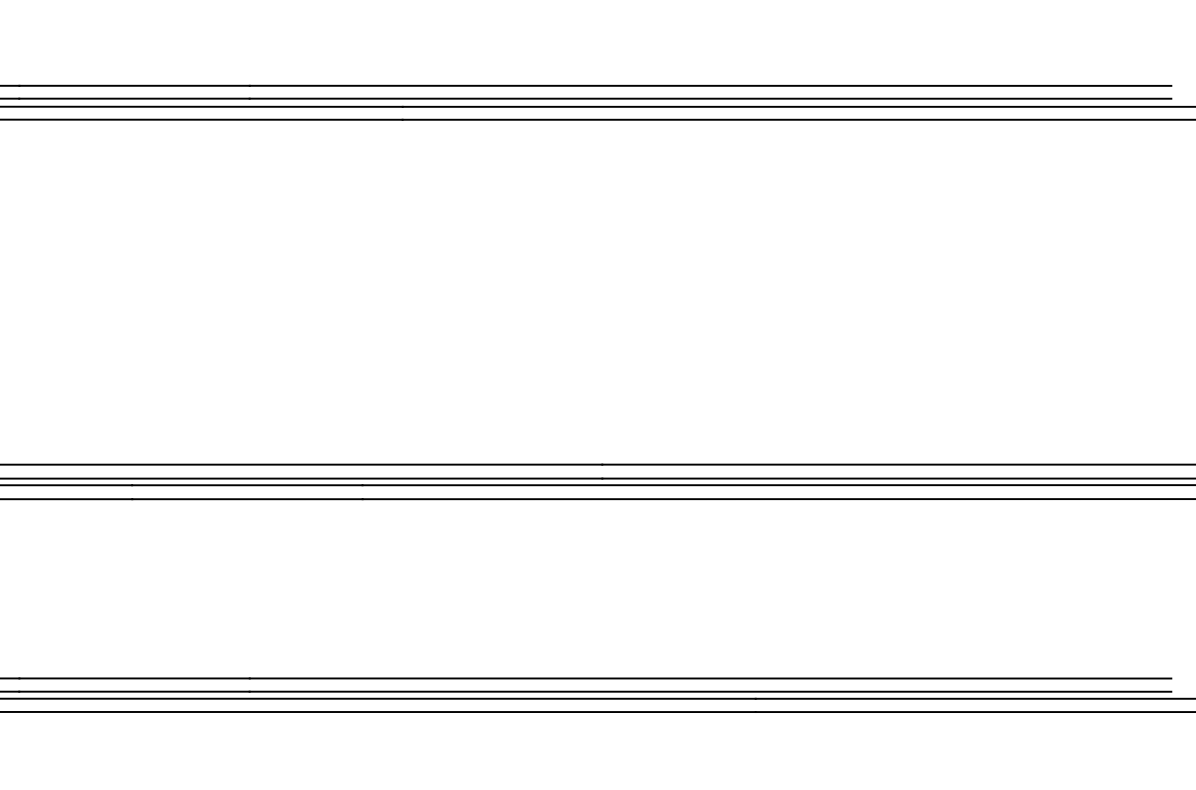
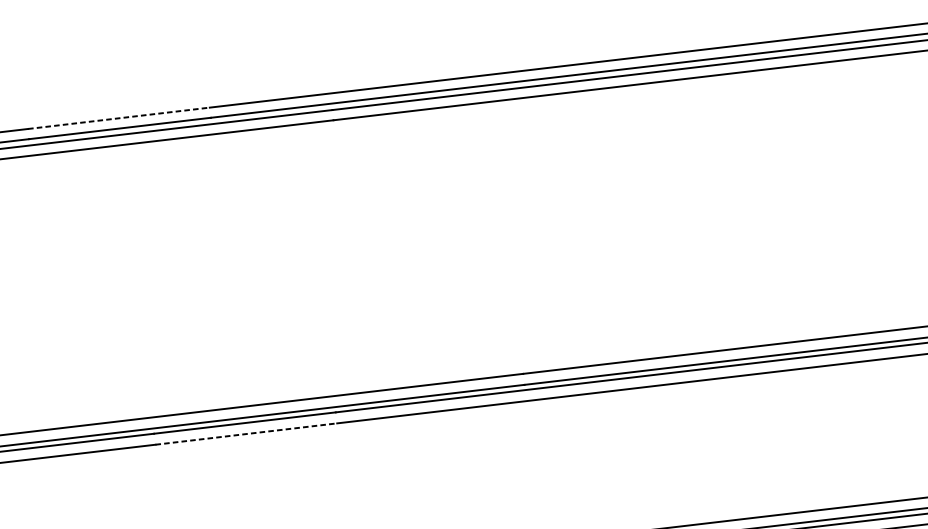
line: (135, 85) -> (119, 117), solid -> dashed
line: (247, 499) -> (246, 434), solid -> dashed

